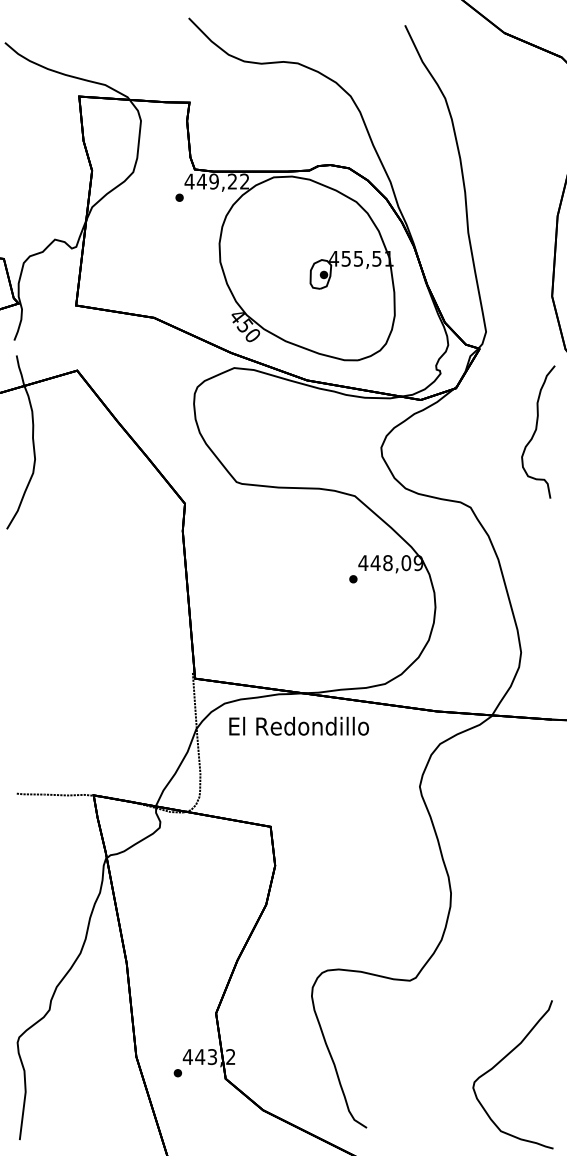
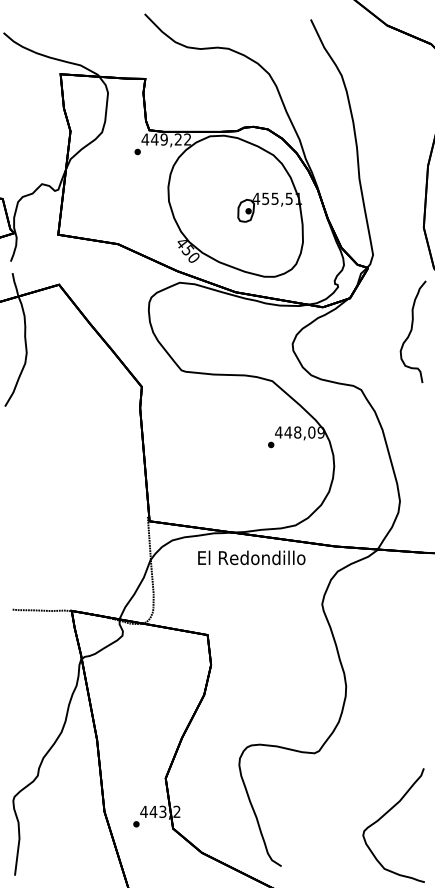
text: (298, 725) -> (251, 557), moved

